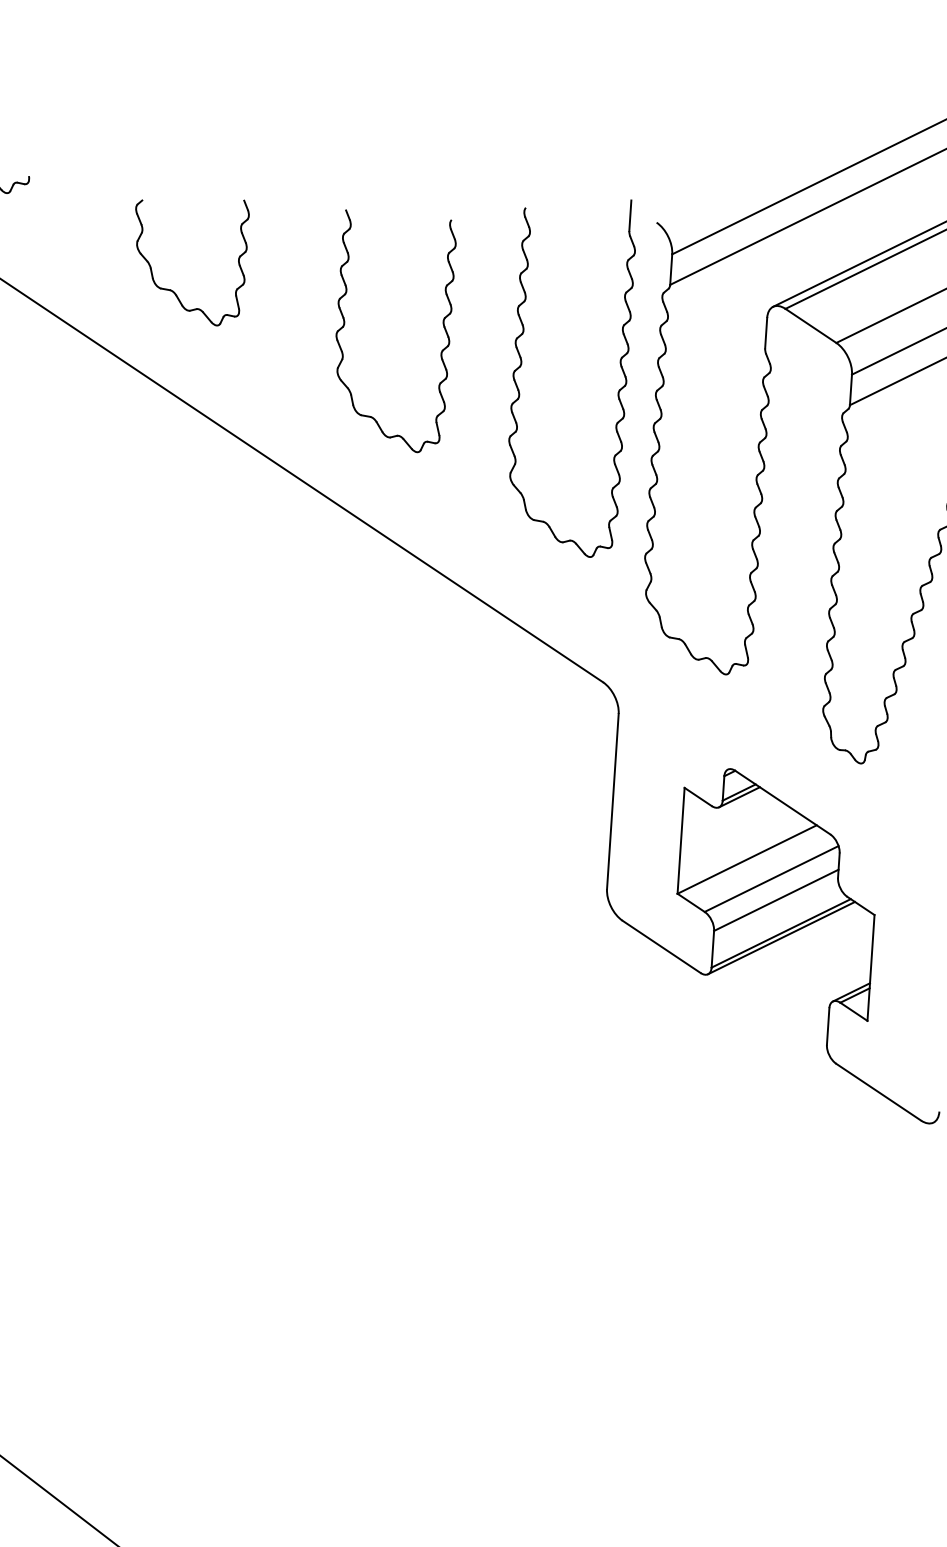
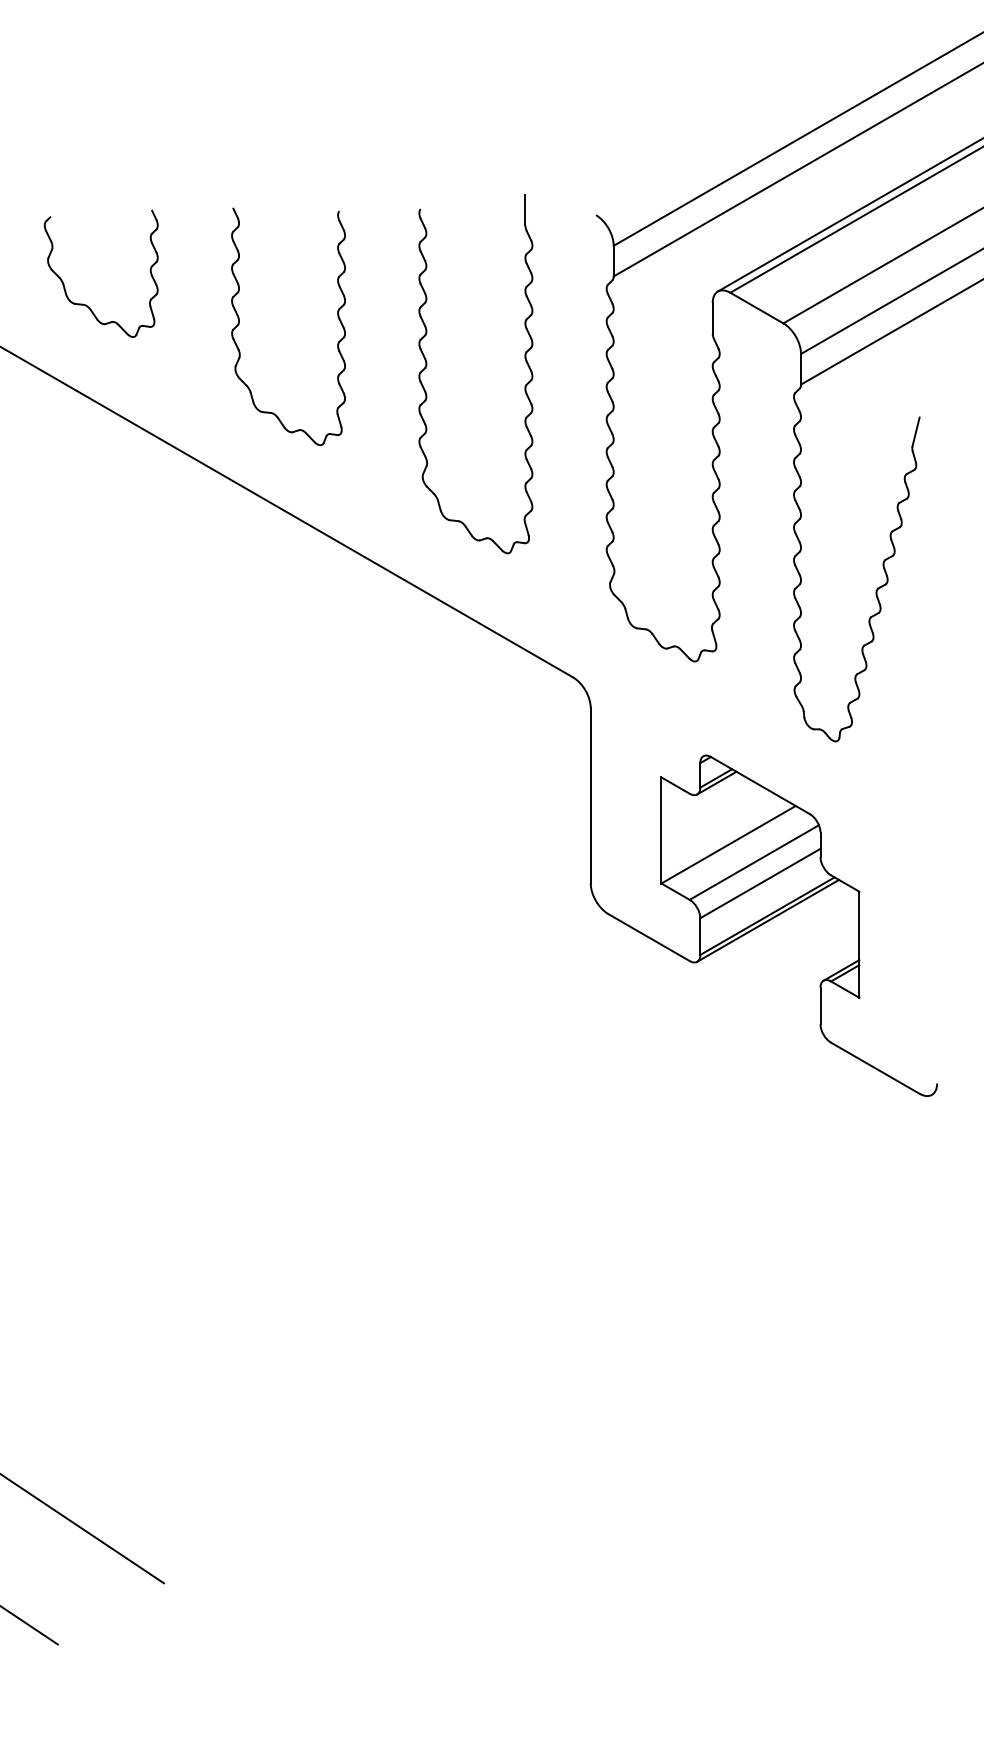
part: (172, 289) -> (86, 304), moved
part: (344, 326) -> (239, 324), moved
part: (522, 364) -> (427, 365), moved

